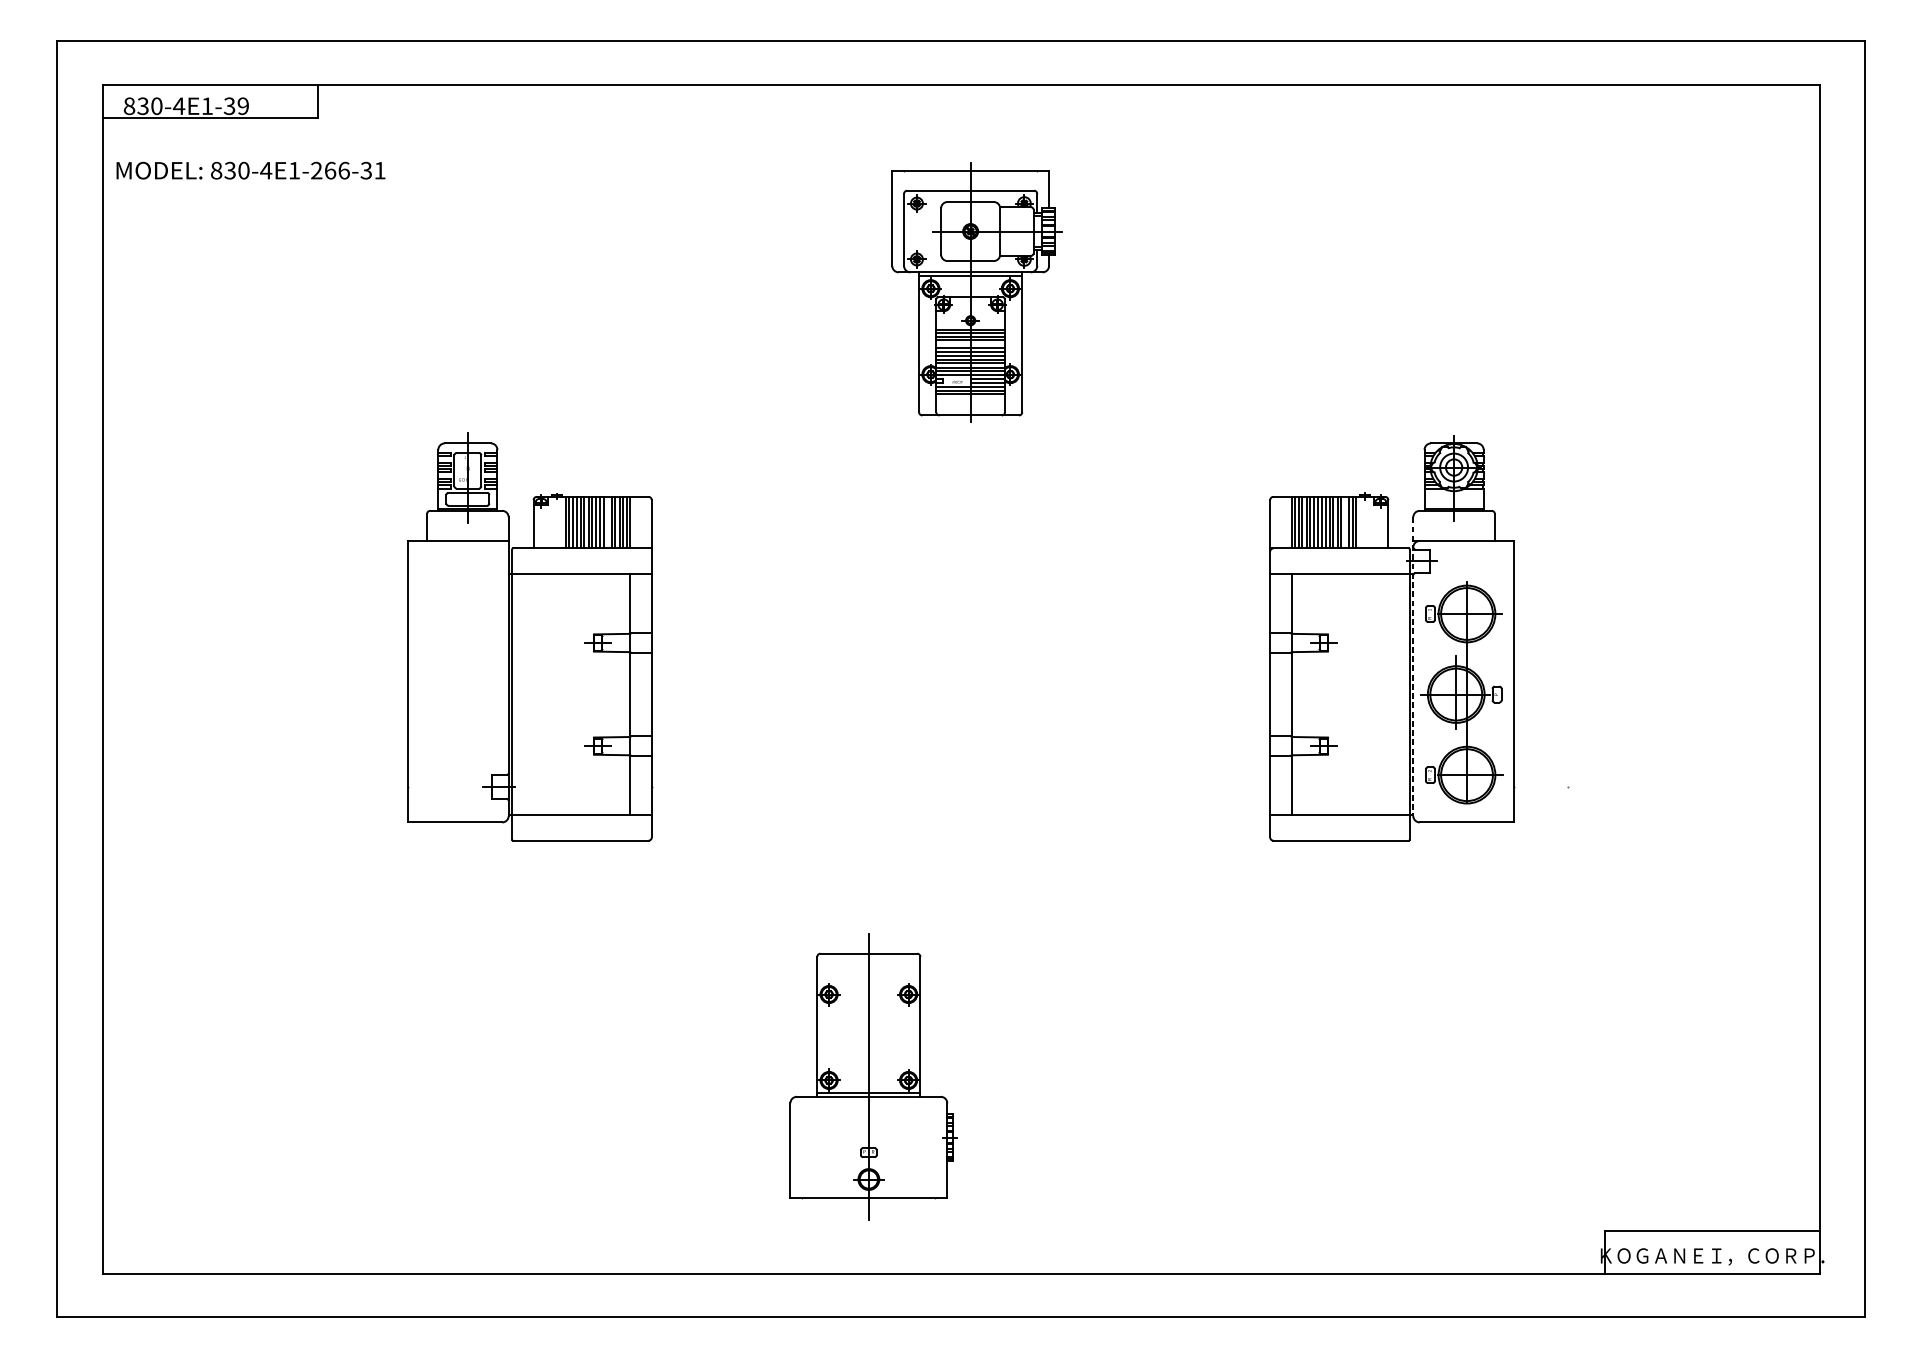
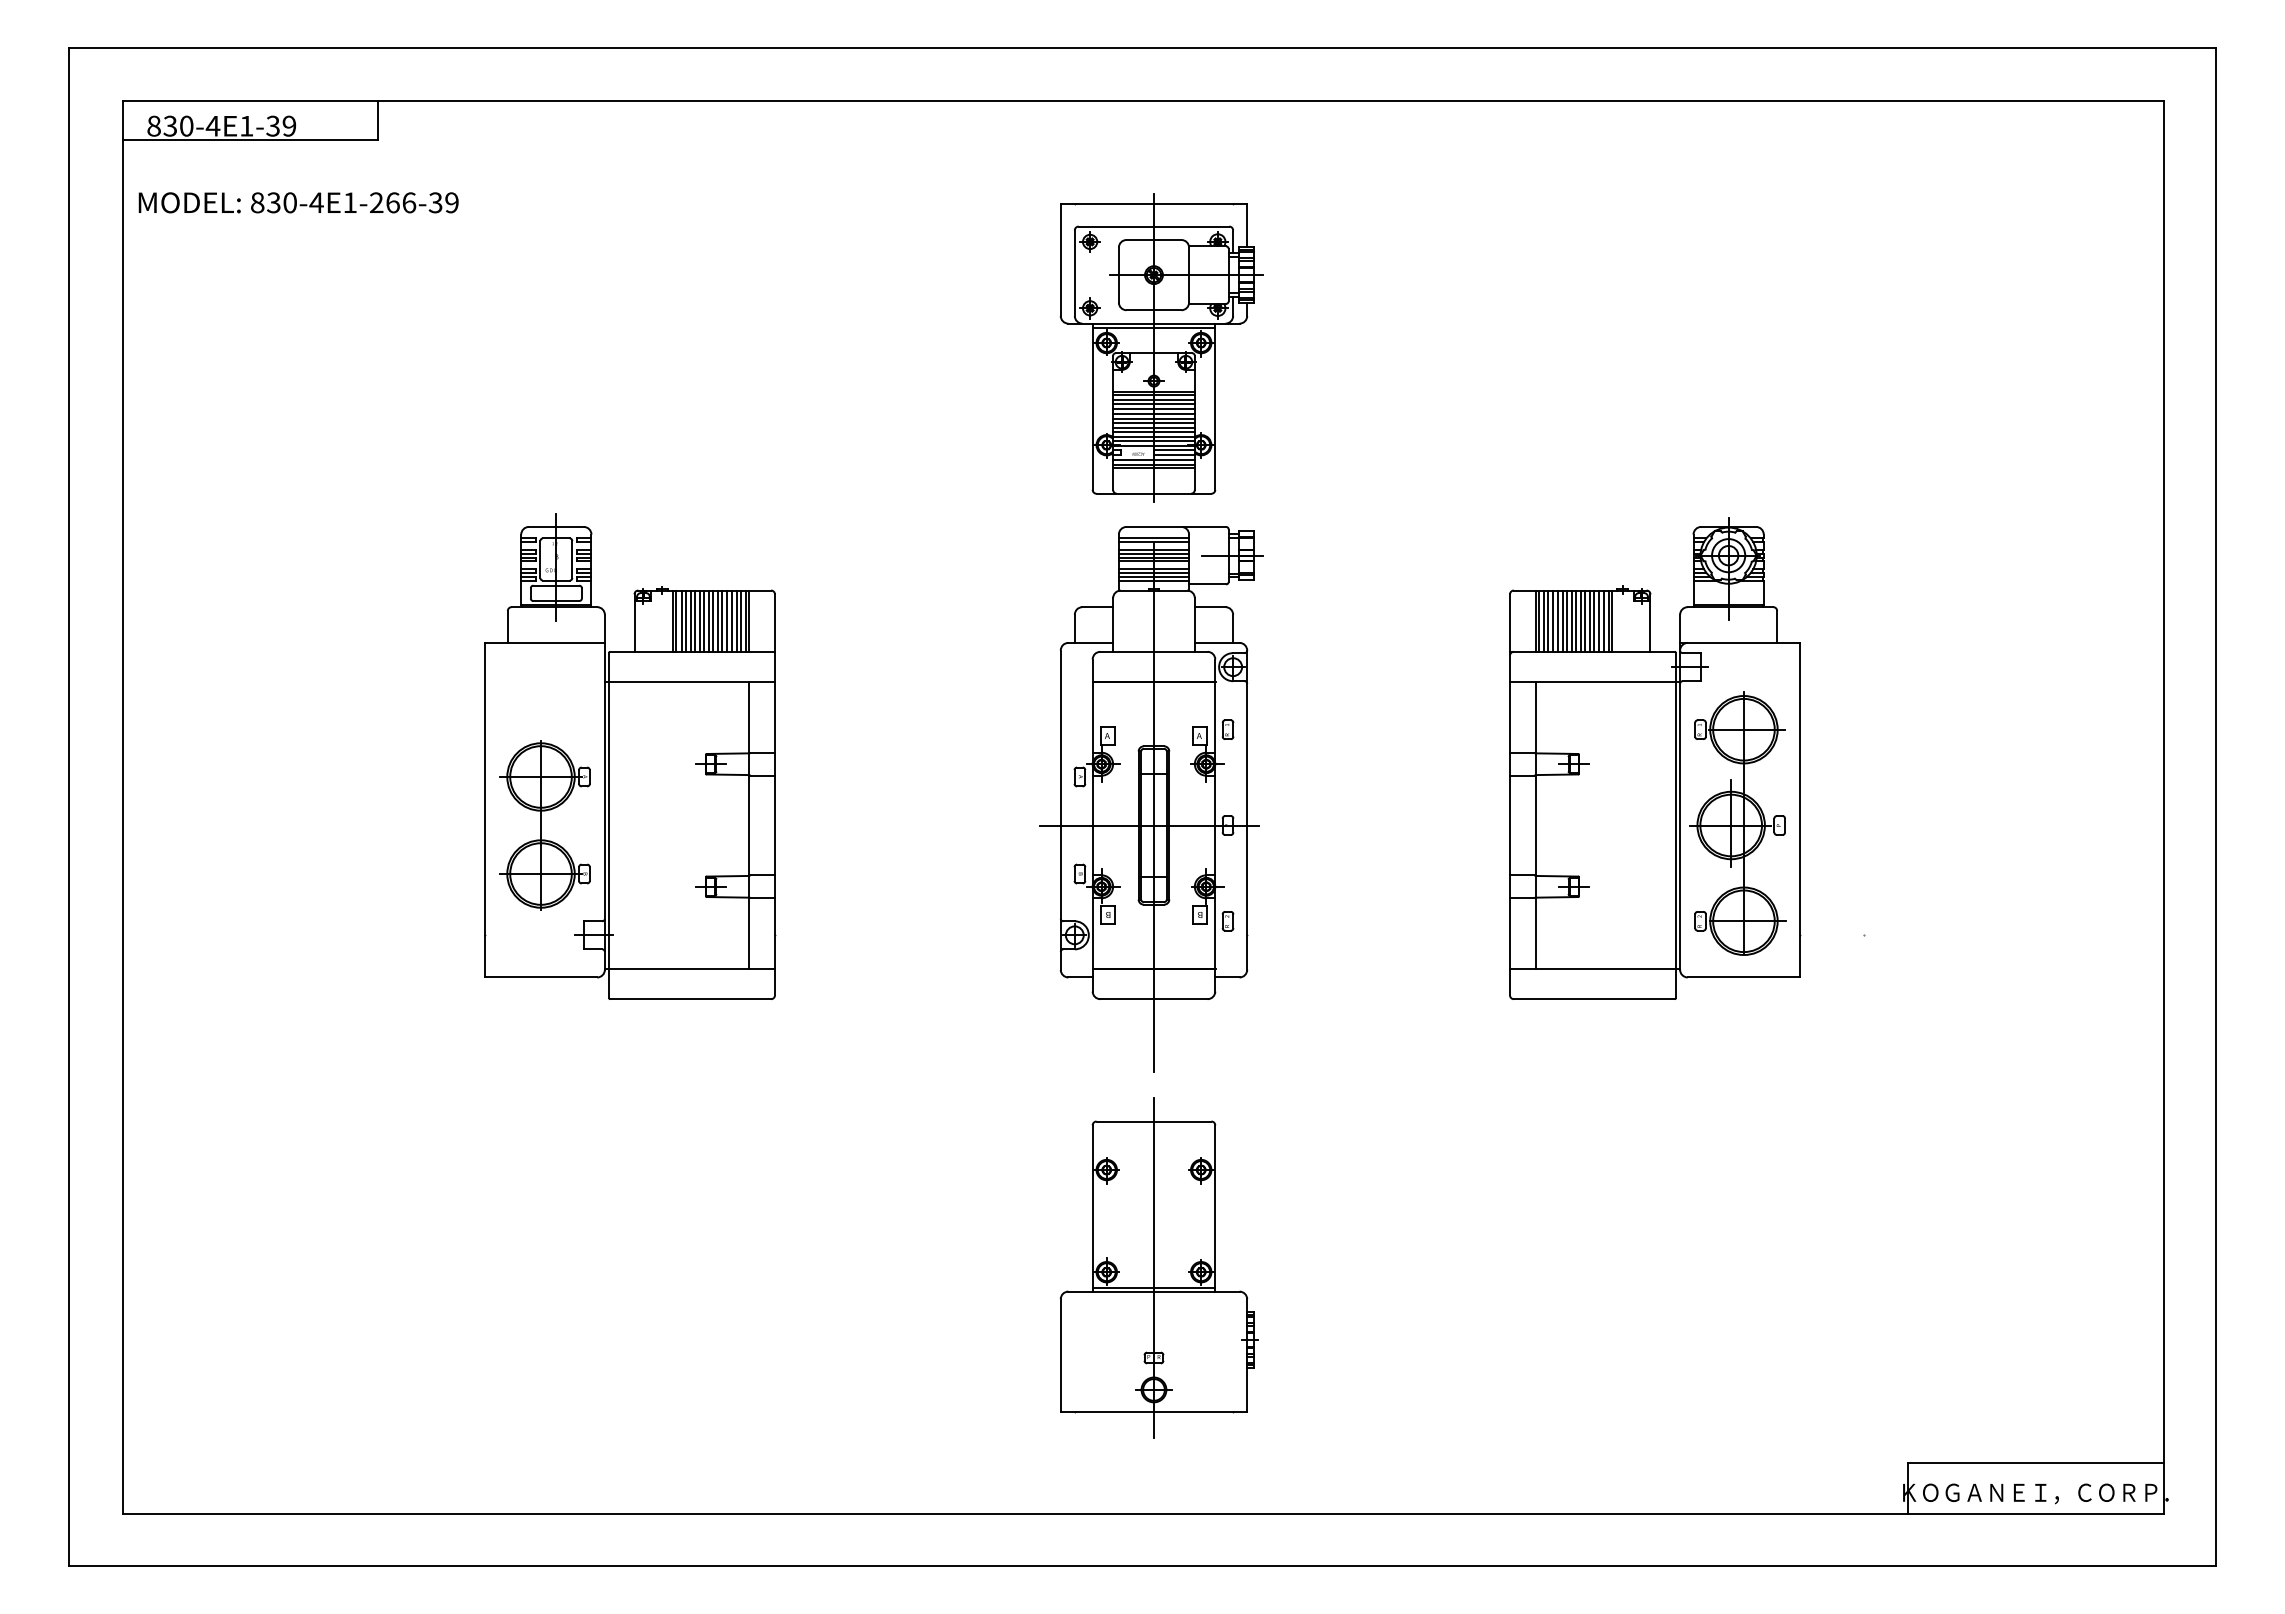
text: (379, 170) -> (451, 202), 830-4E1-266-31 -> 830-4E1-266-39
line: (970, 344) -> (1153, 409), added
line: (607, 522) -> (722, 620), added
line: (1345, 522) -> (1599, 620), added
line: (1413, 666) -> (1680, 792), dashed -> solid
part: (968, 672) -> (1151, 799), added
part: (457, 694) -> (544, 825), added
part: (872, 1076) -> (1158, 1267), moved

